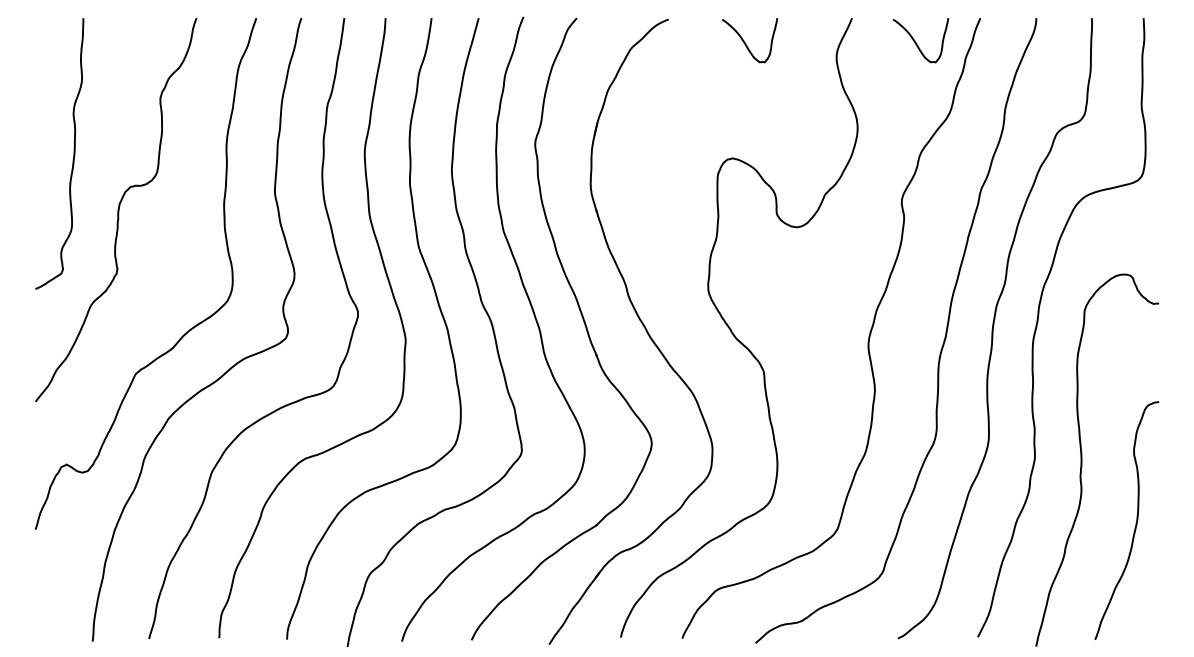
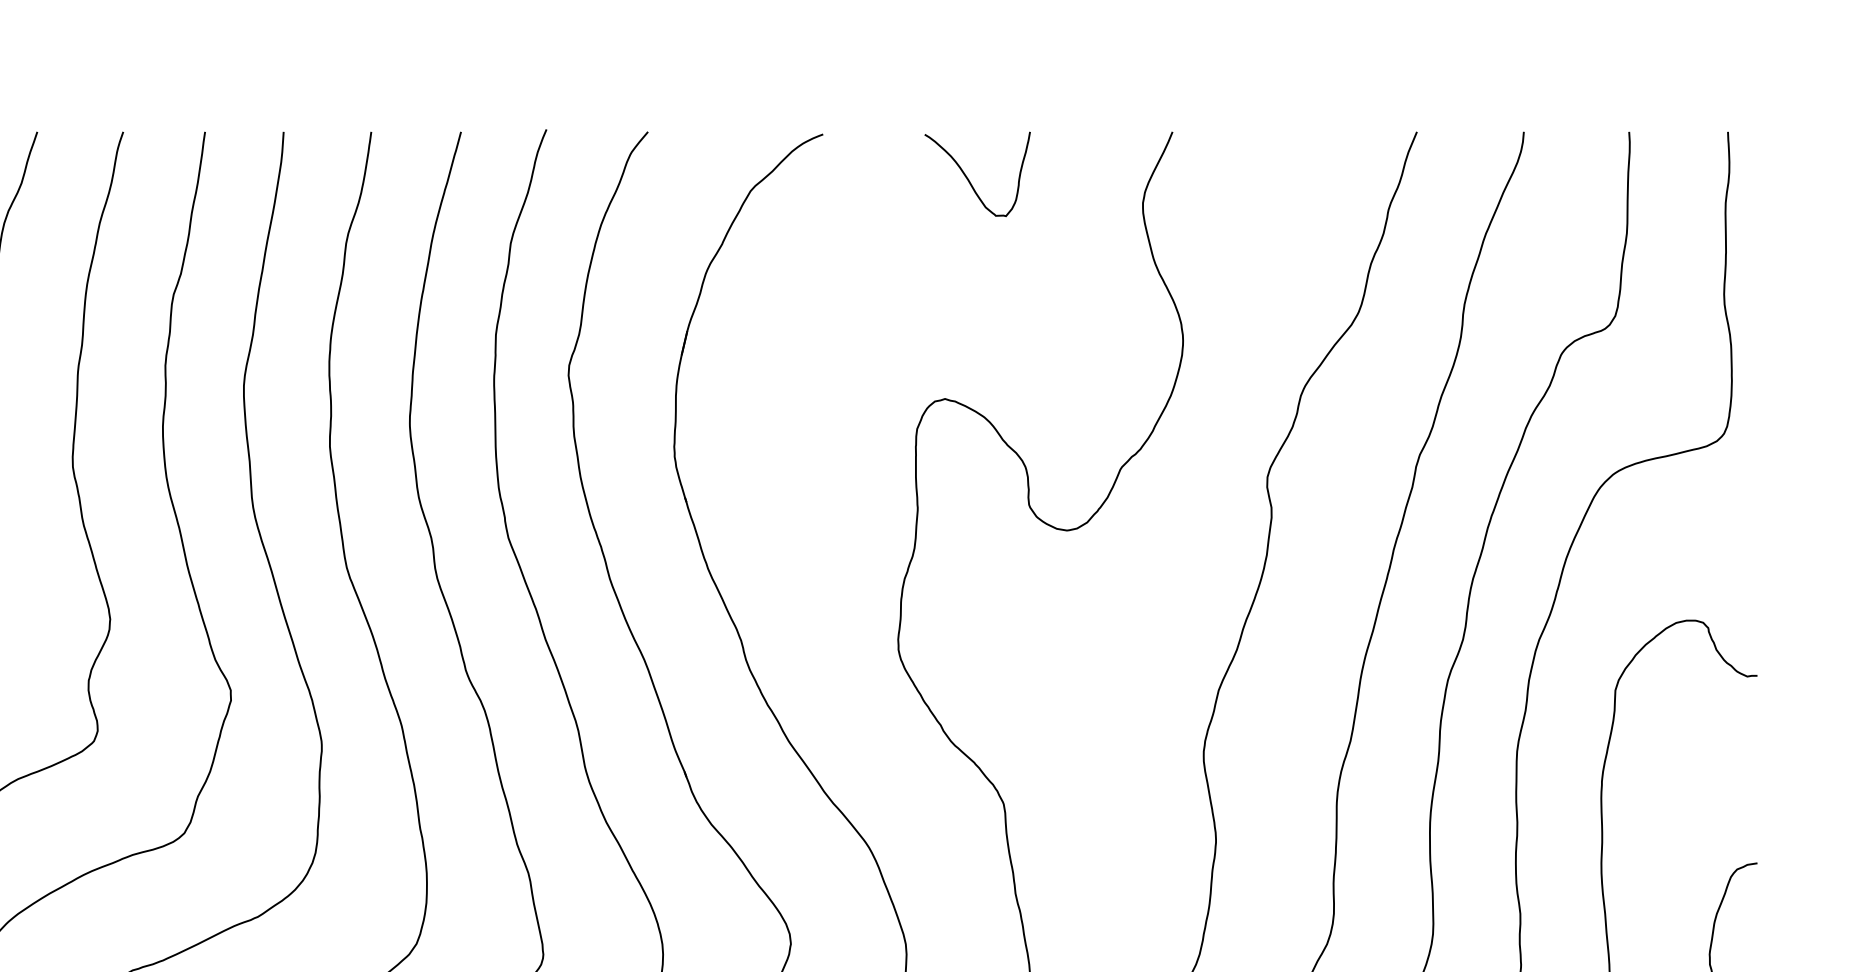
curve: (917, 43) -> (1297, 180), removed

